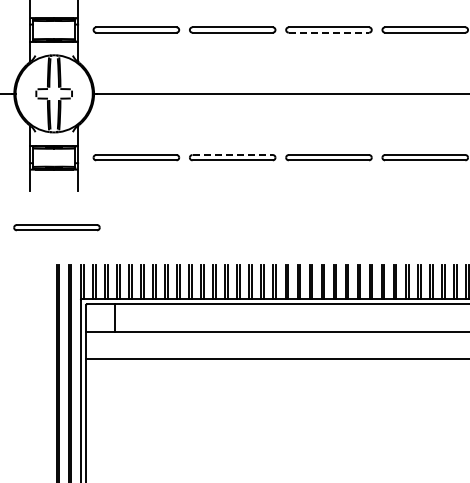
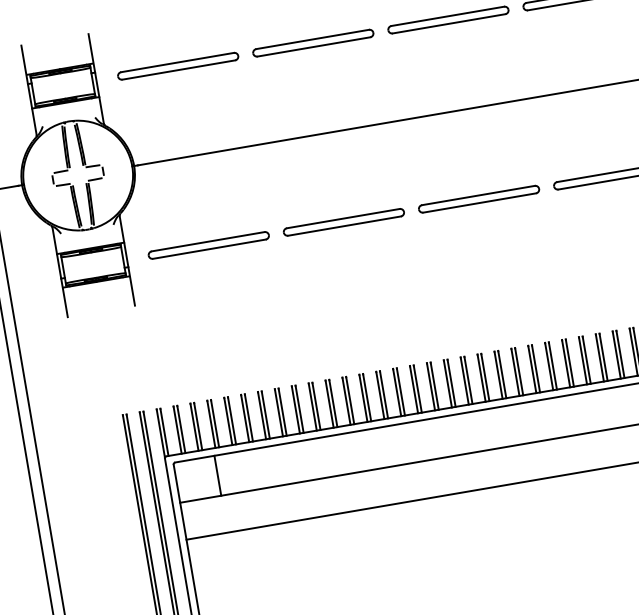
line: (329, 32) -> (449, 23), dashed -> solid
line: (233, 155) -> (344, 219), dashed -> solid
part: (56, 227) -> (113, 362), removed

